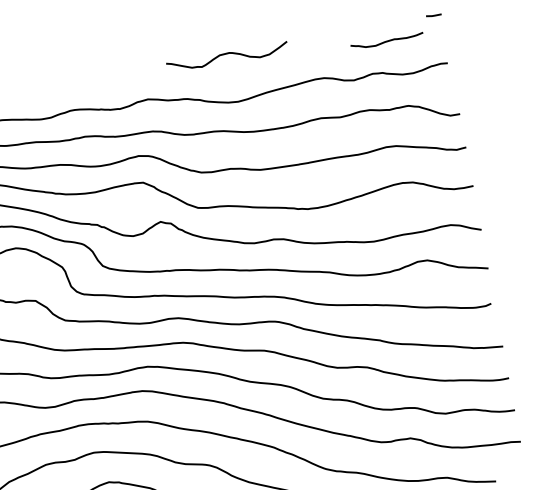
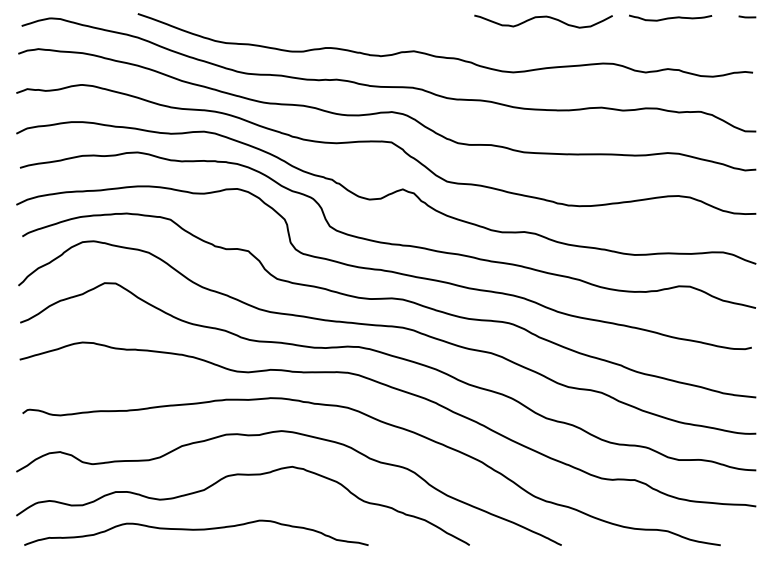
curve: (387, 40) -> (670, 17), moved
curve: (226, 54) -> (543, 17), moved

